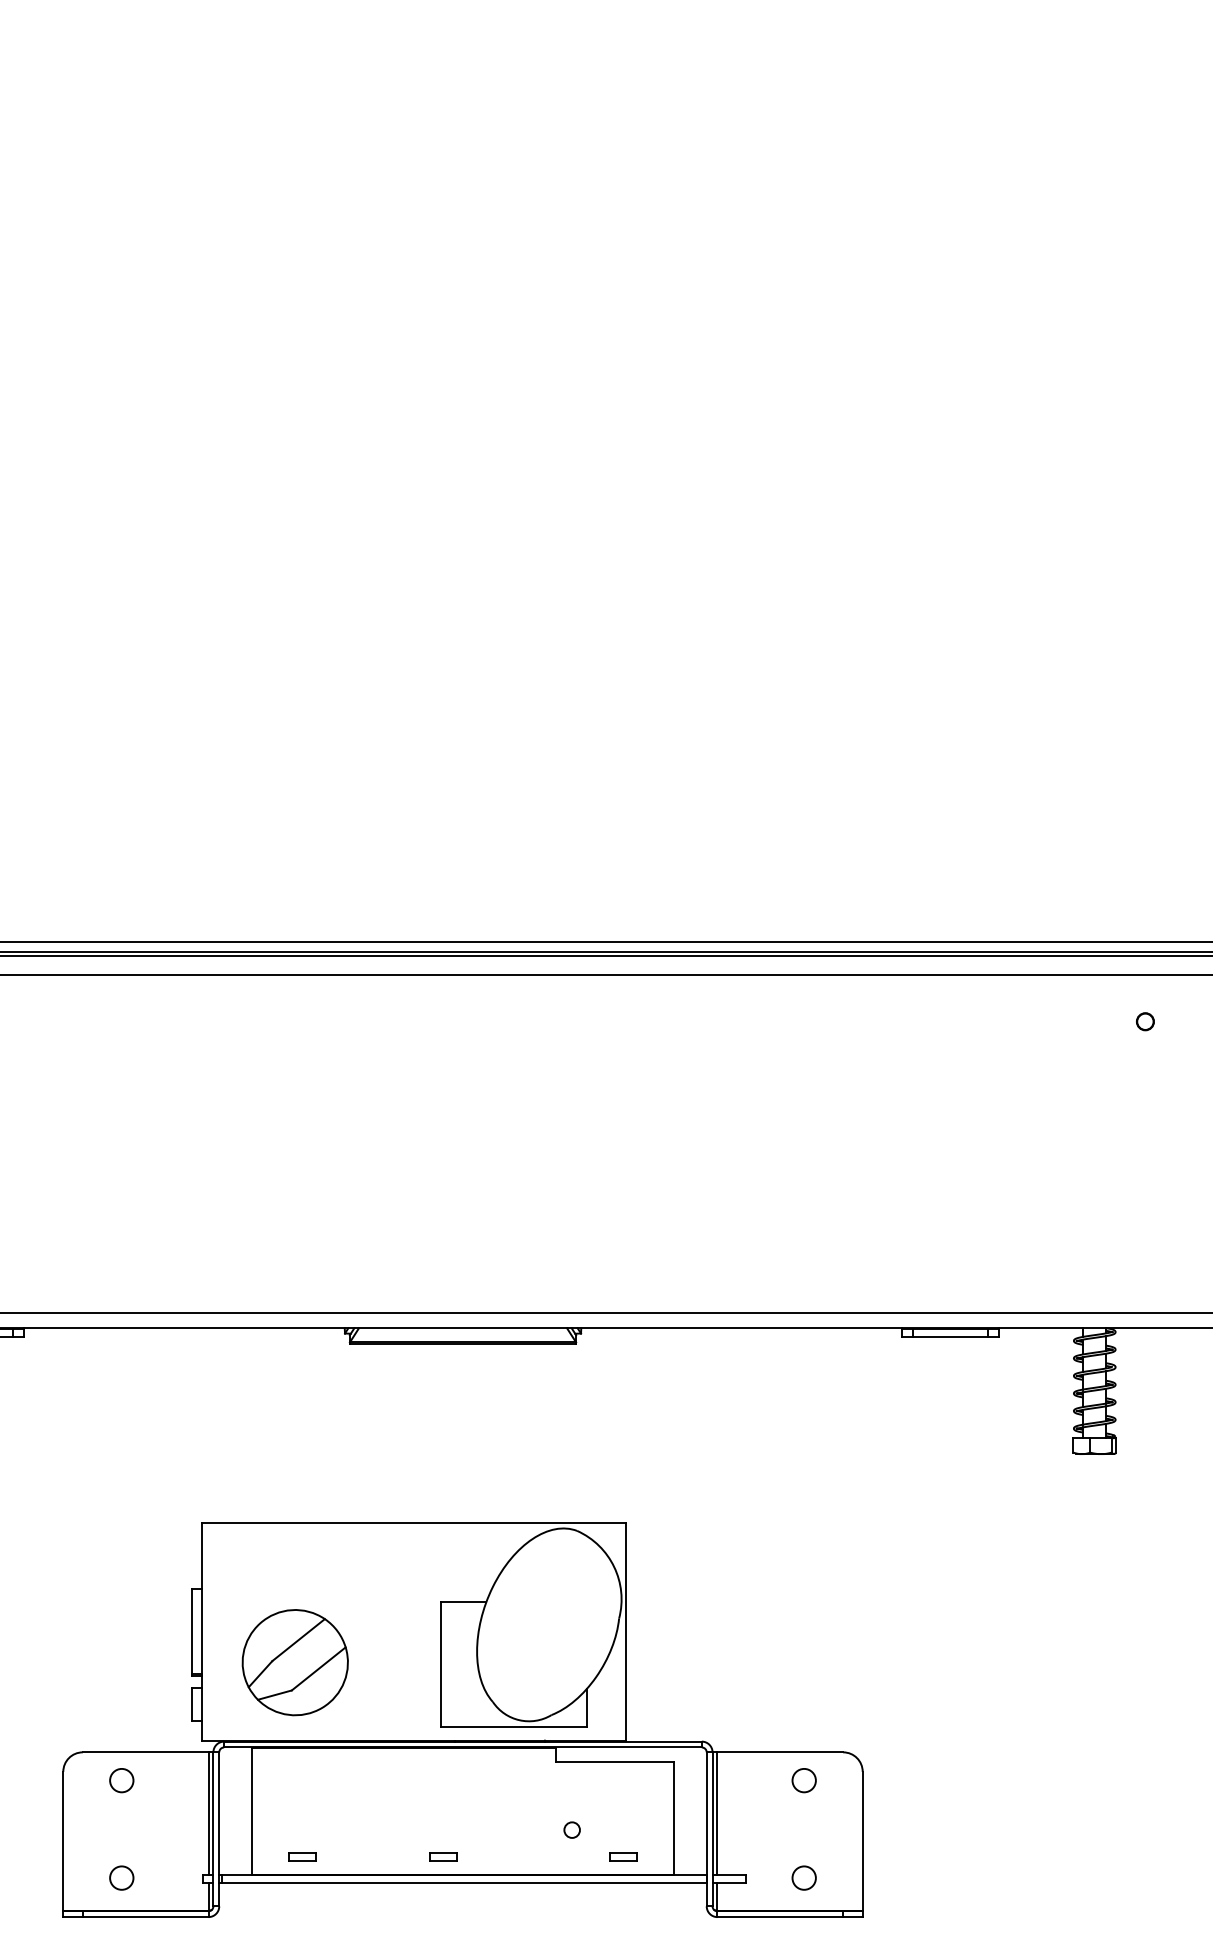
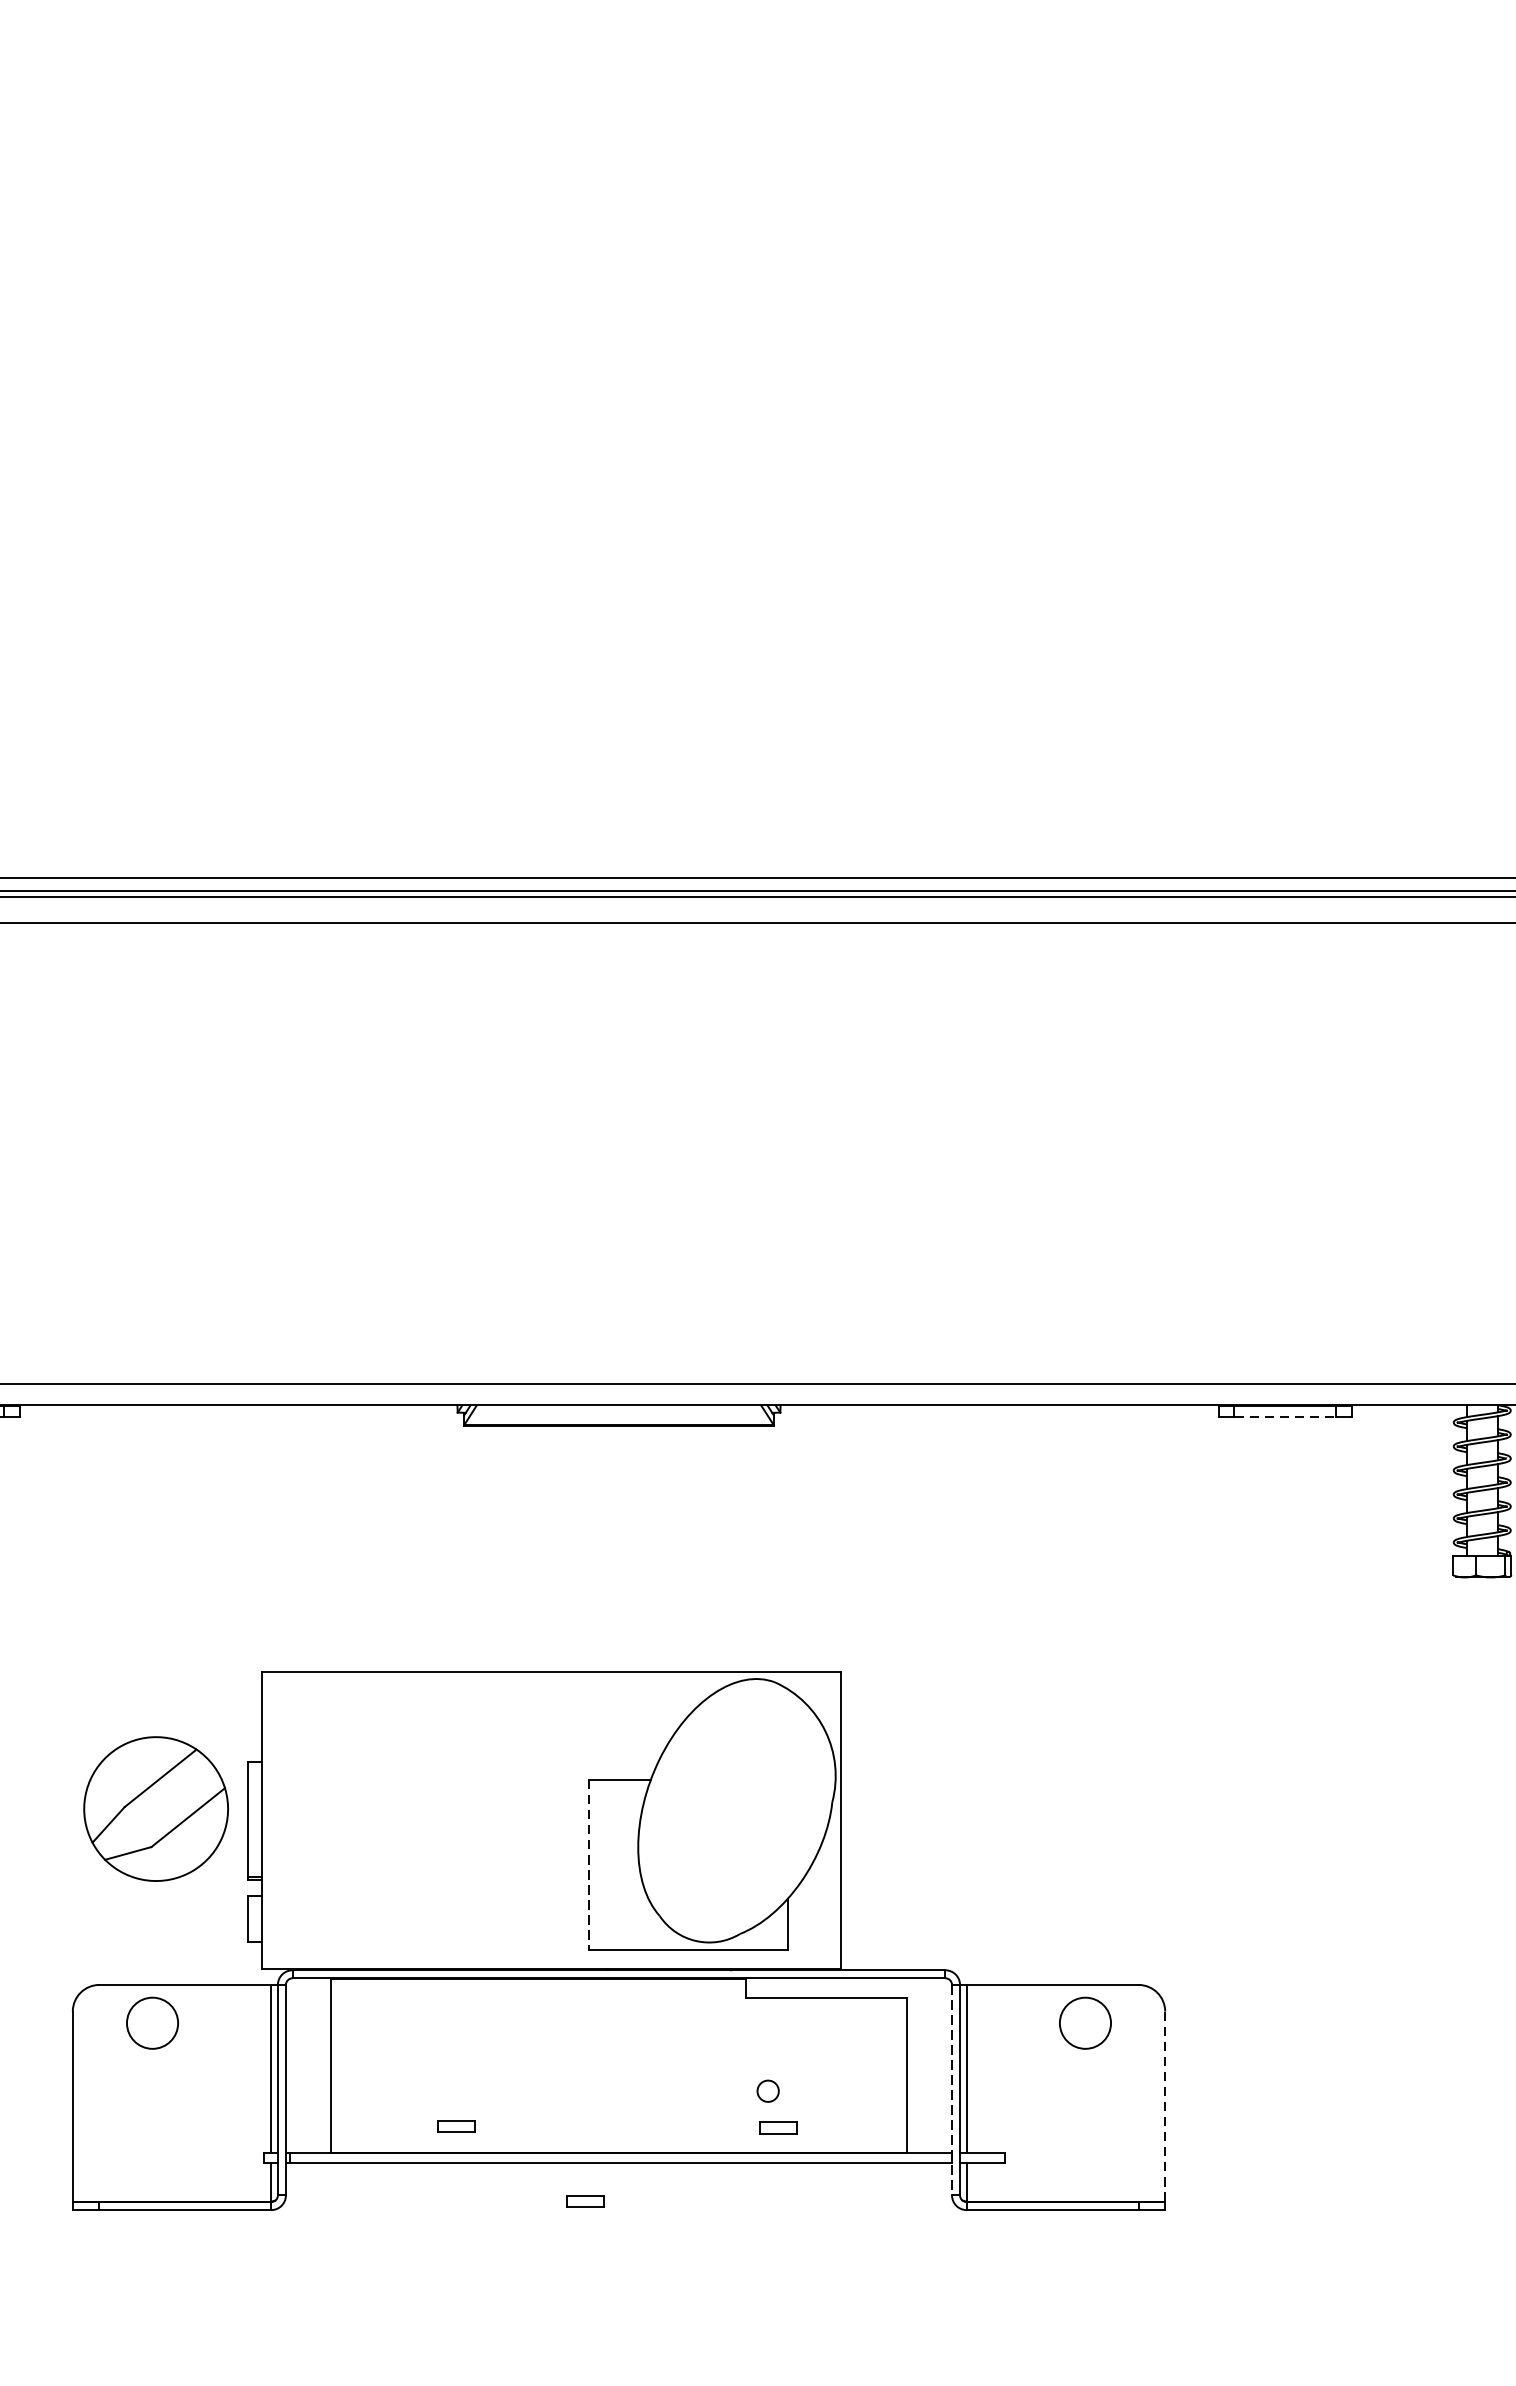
line: (950, 1336) -> (1285, 1416), solid -> dashed
part: (294, 1662) -> (155, 1808), moved
line: (441, 1665) -> (589, 1866), solid -> dashed
circle: (121, 1780) -> (152, 2023), size x1.6
circle: (803, 1780) -> (1084, 2023), size x1.6
line: (706, 1829) -> (951, 2090), solid -> dashed
line: (862, 1841) -> (1164, 2106), solid -> dashed
part: (302, 1856) -> (457, 2125), moved
part: (443, 1856) -> (585, 2201), moved
part: (623, 1856) -> (778, 2127), moved
circle: (121, 1877) -> (152, 2155), removed
circle: (803, 1877) -> (1084, 2155), removed

